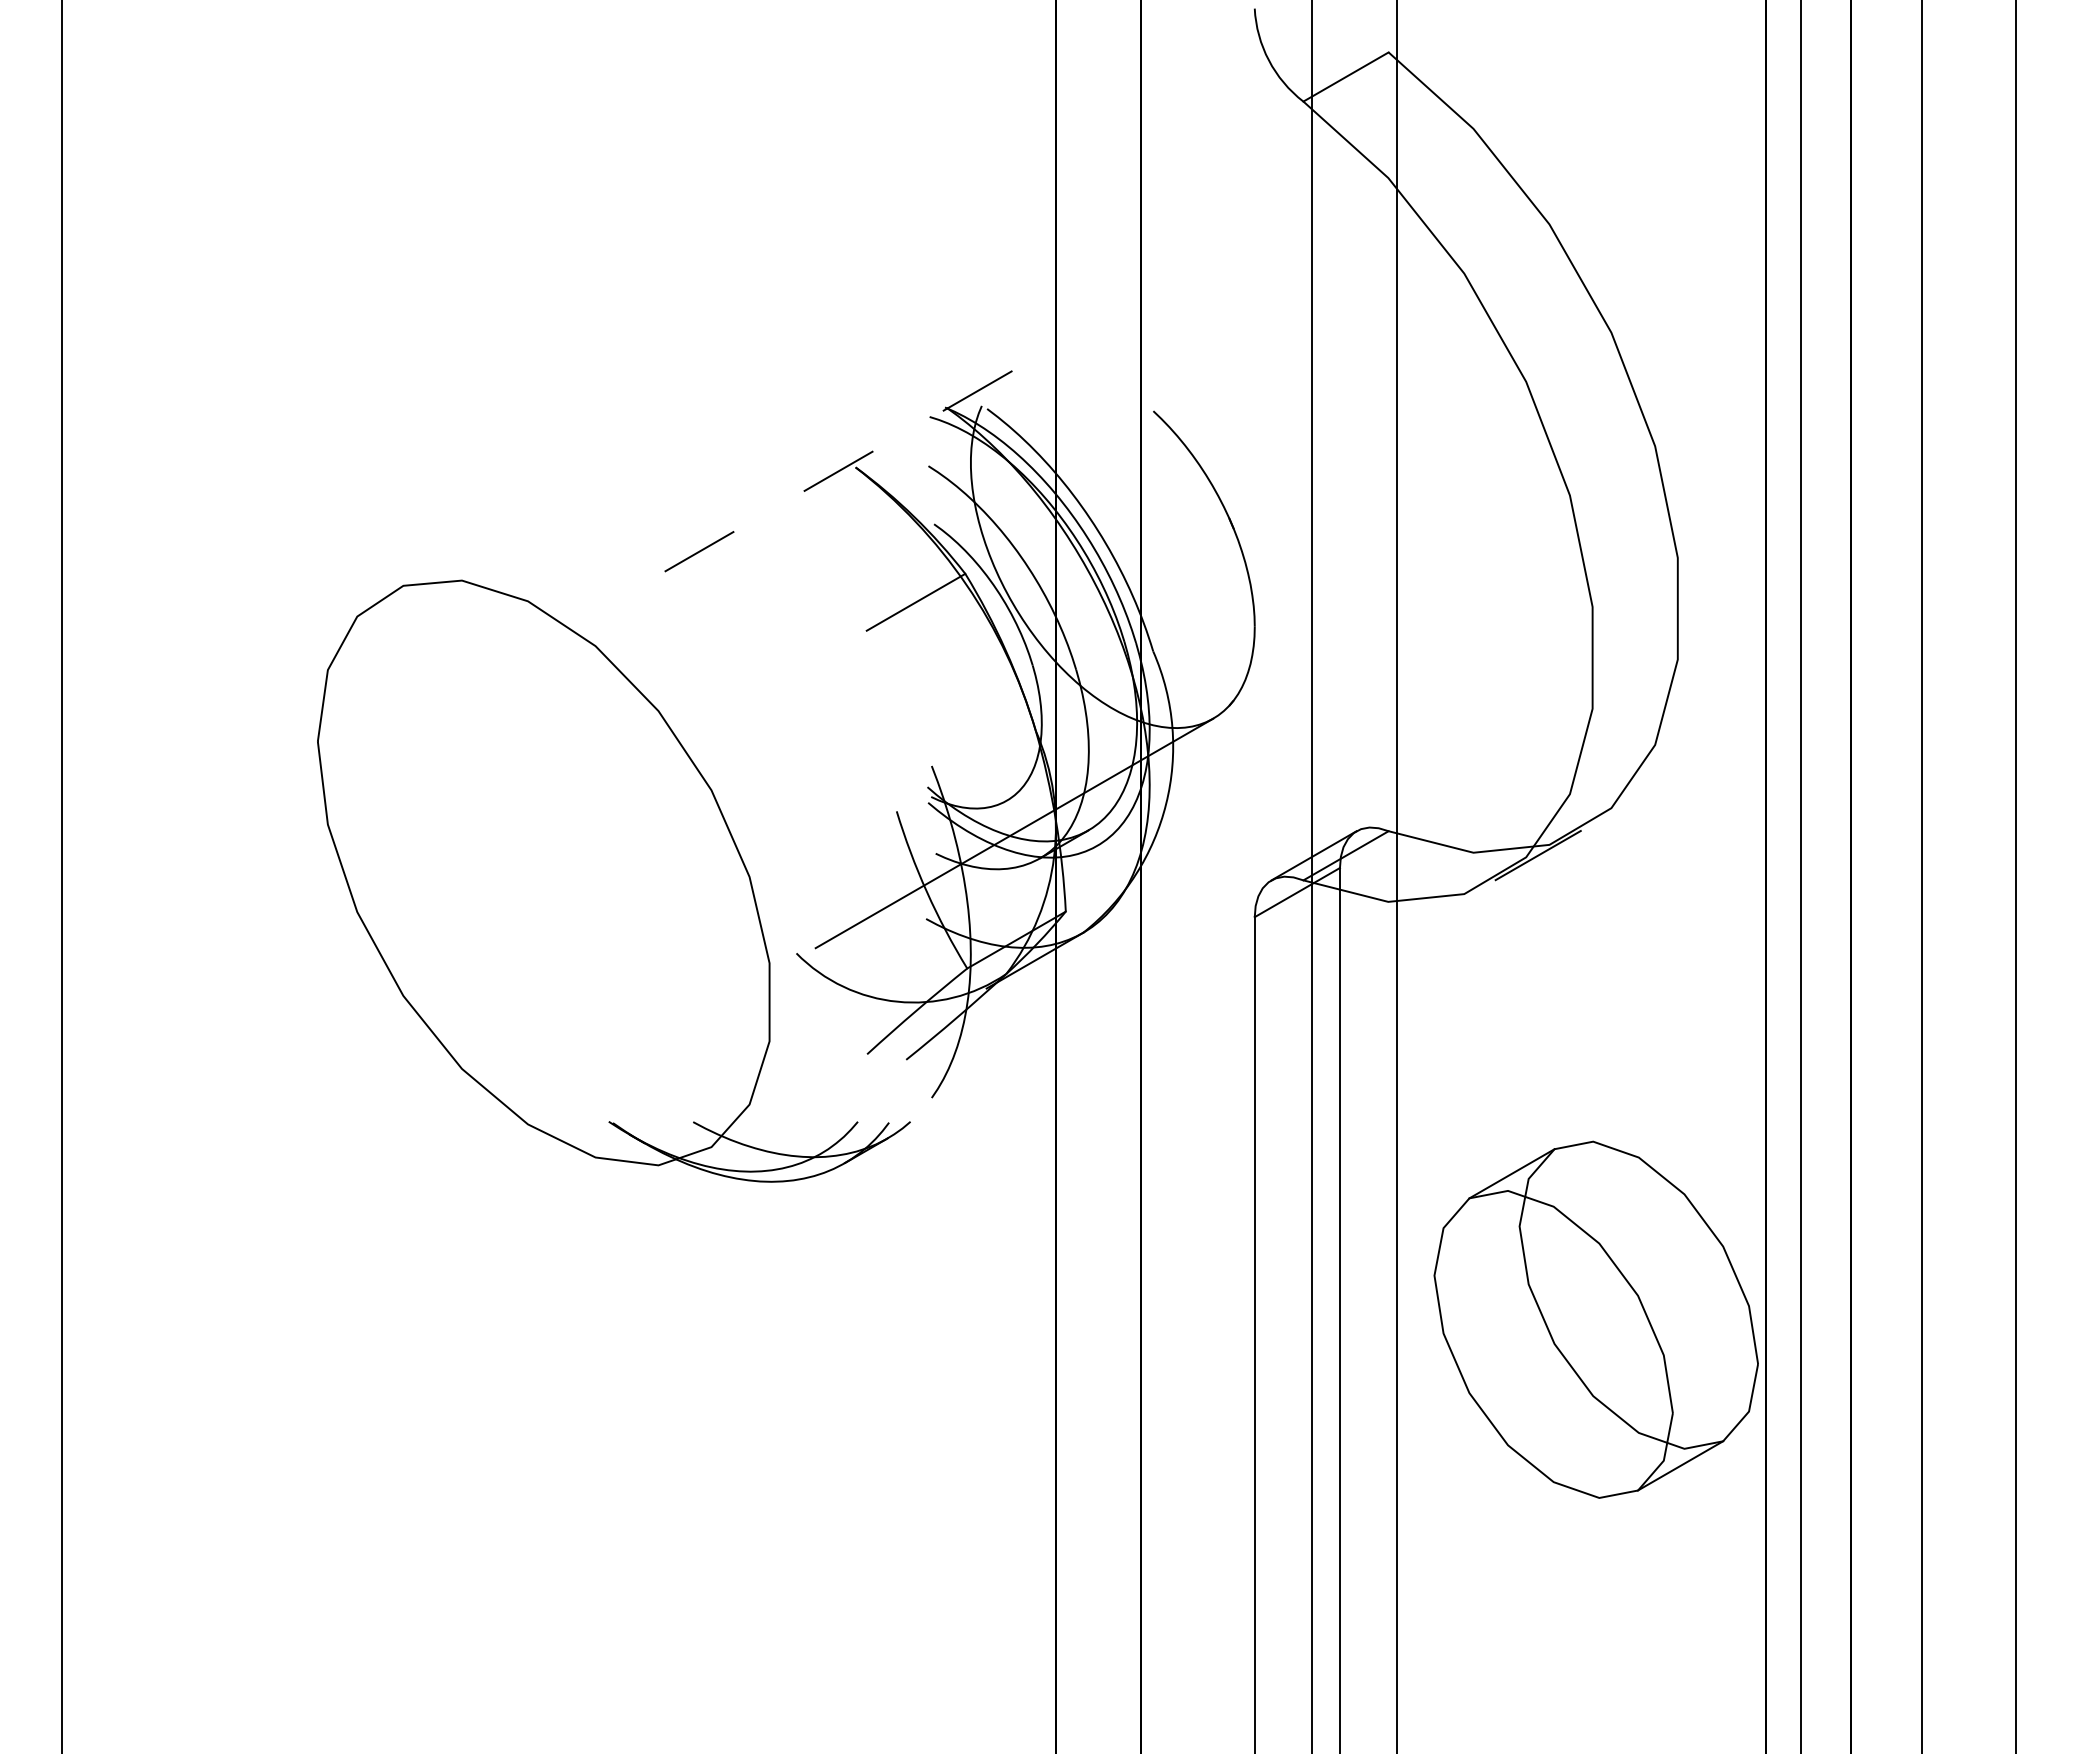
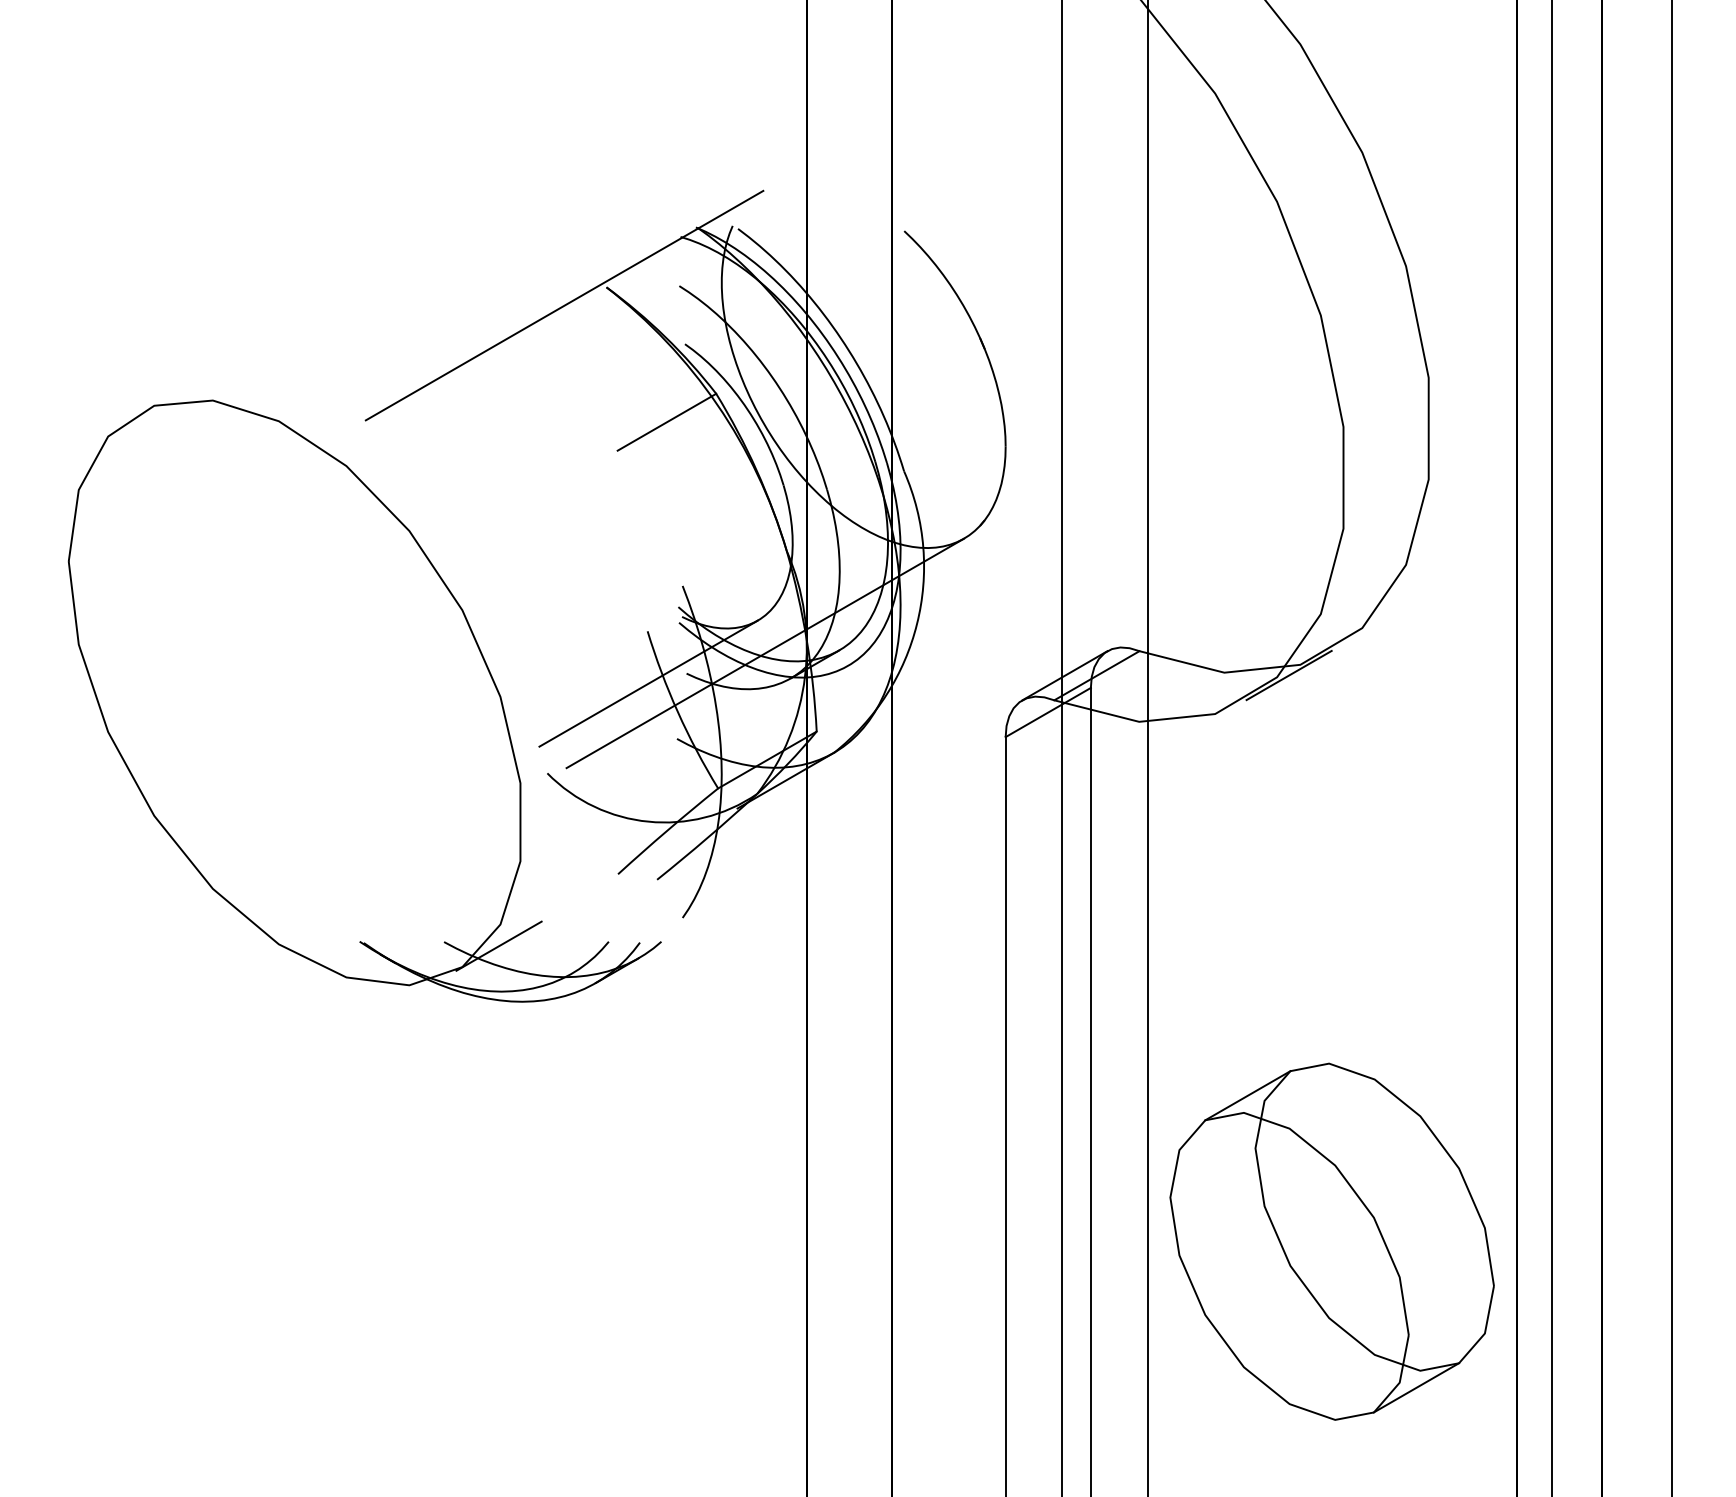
line: (813, 485) -> (564, 305), dashed -> solid
line: (897, 863) -> (648, 683), added
line: (747, 1125) -> (498, 945), added
part: (1595, 1319) -> (1331, 1241), moved

